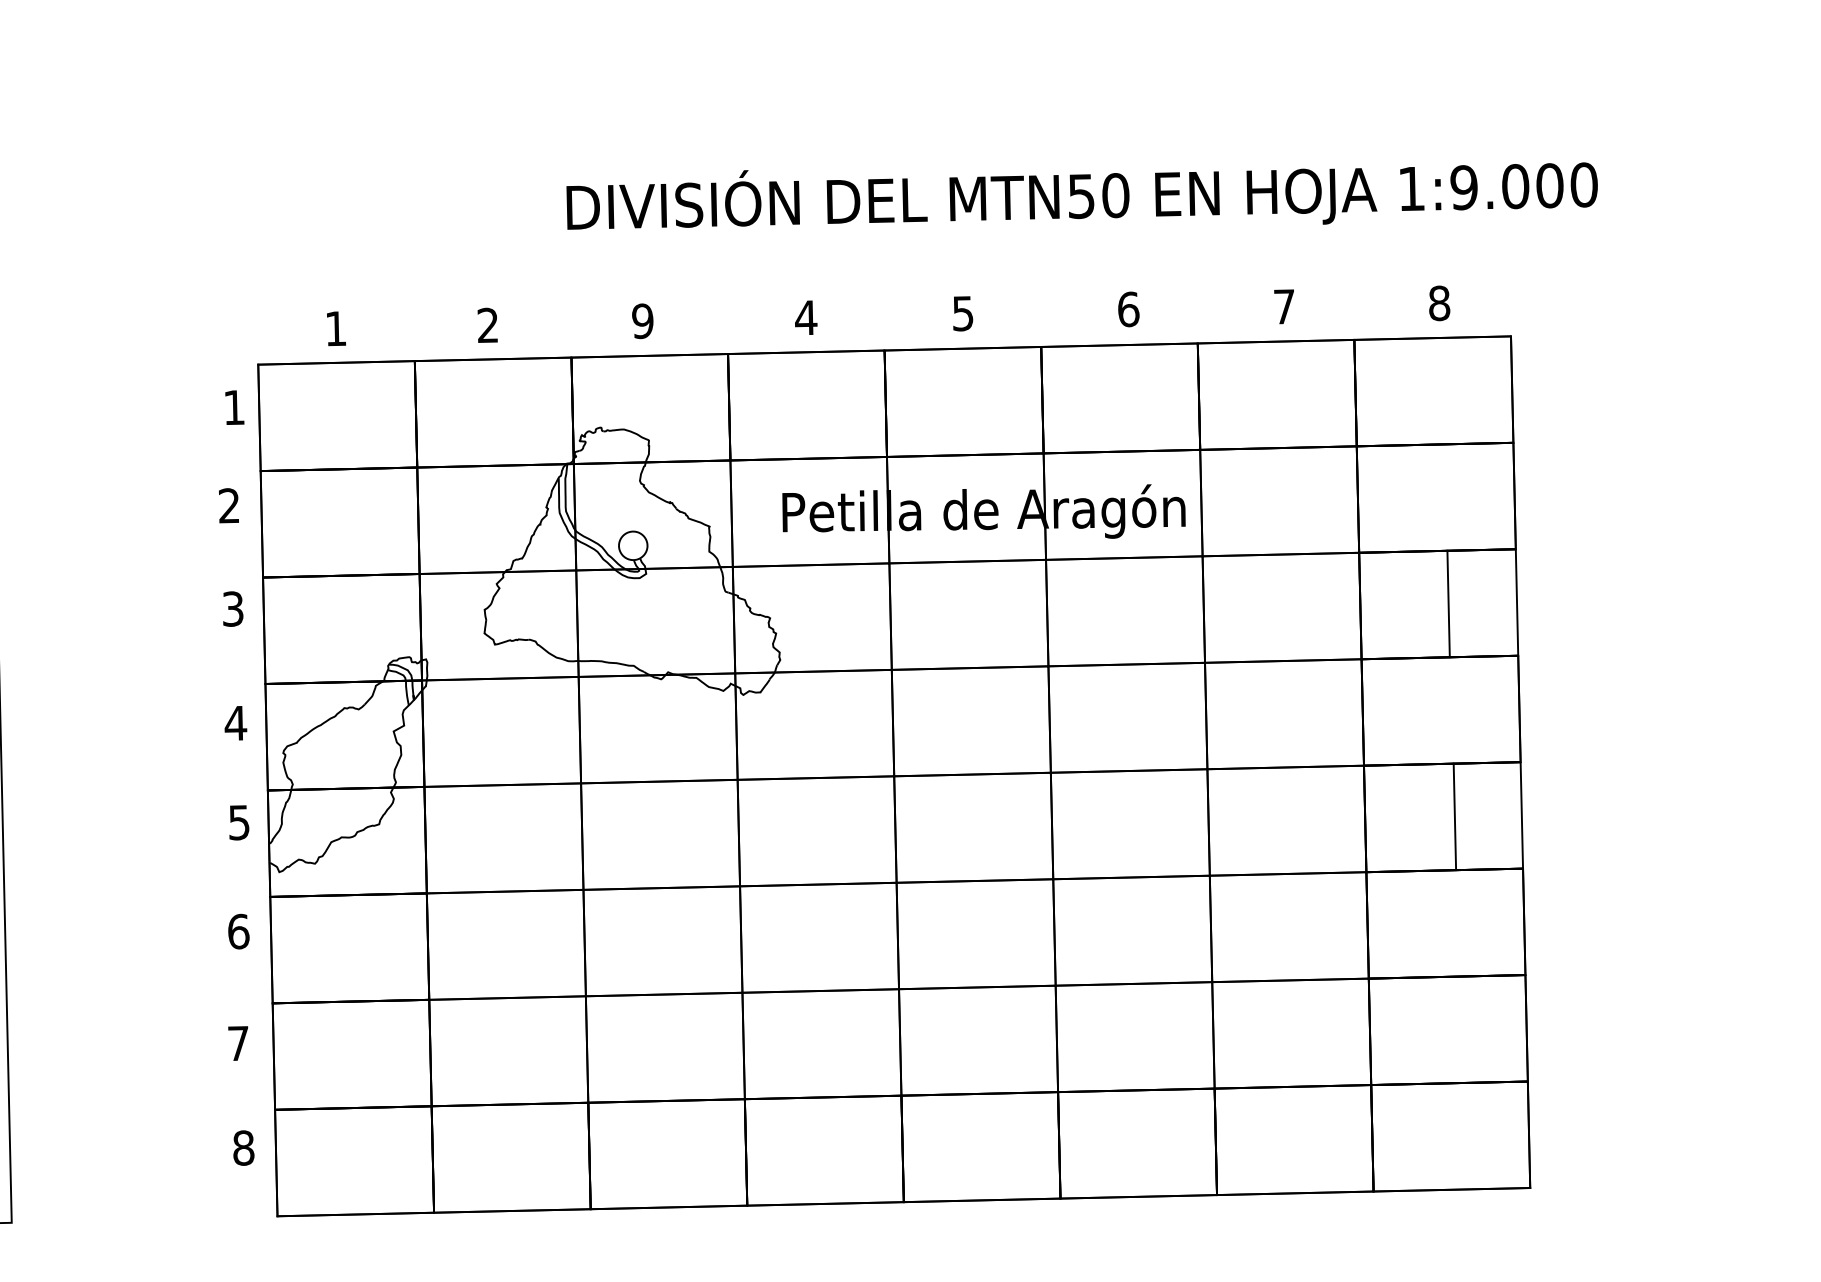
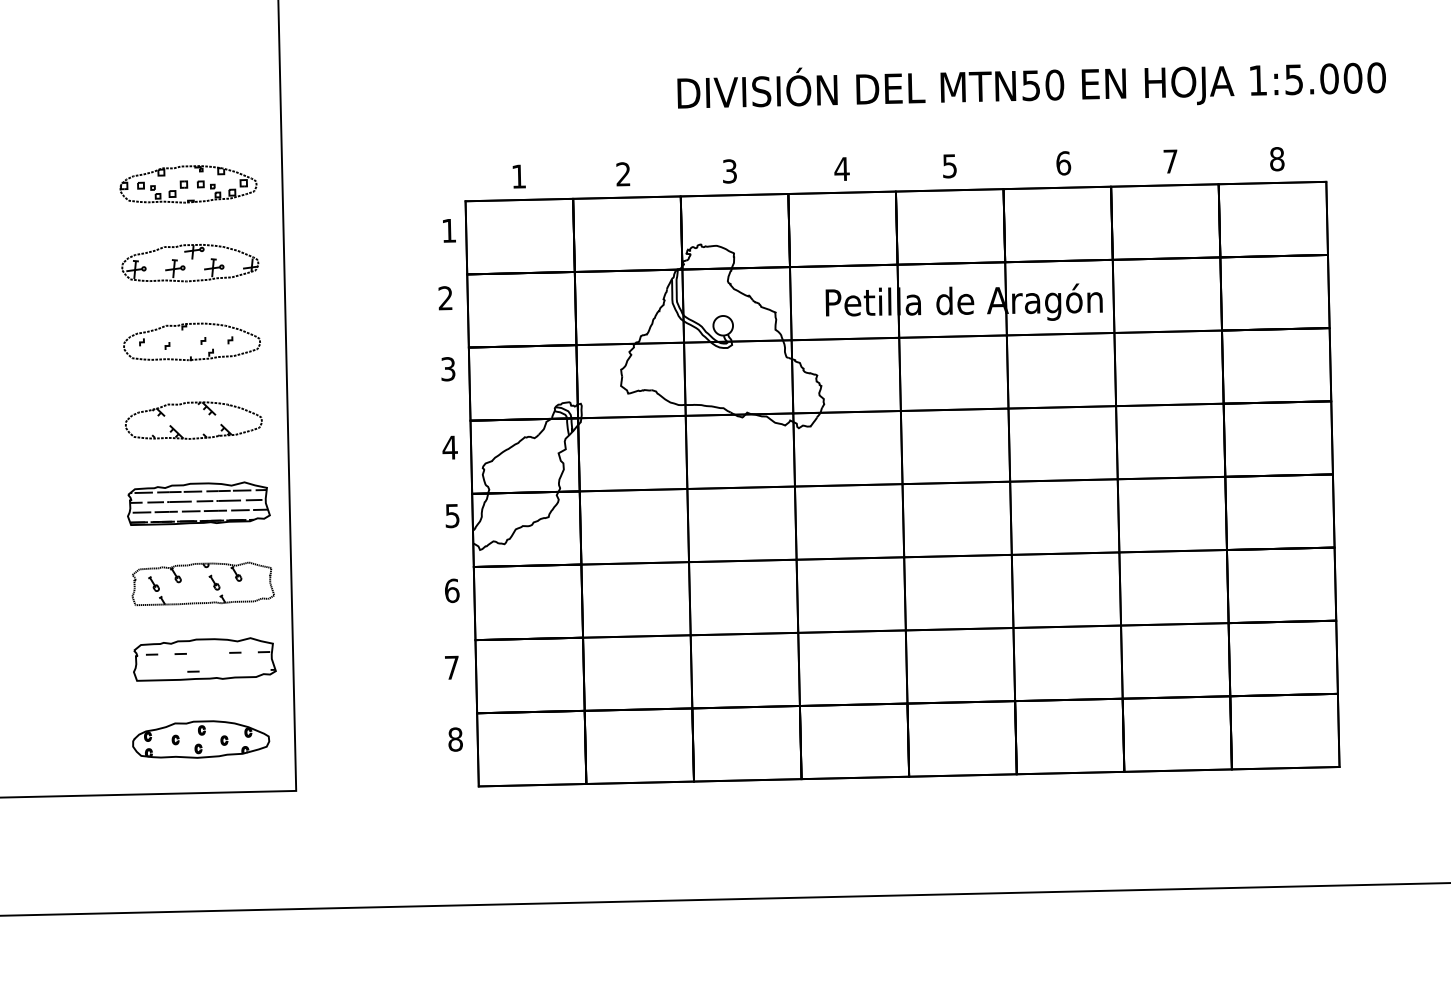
text: (1463, 187) -> (1293, 79), 1:9.000 -> 1:5.000
text: (642, 321) -> (729, 171), 9 -> 3
line: (1448, 603) -> (1330, 364), moved
line: (1454, 816) -> (1333, 510), moved

